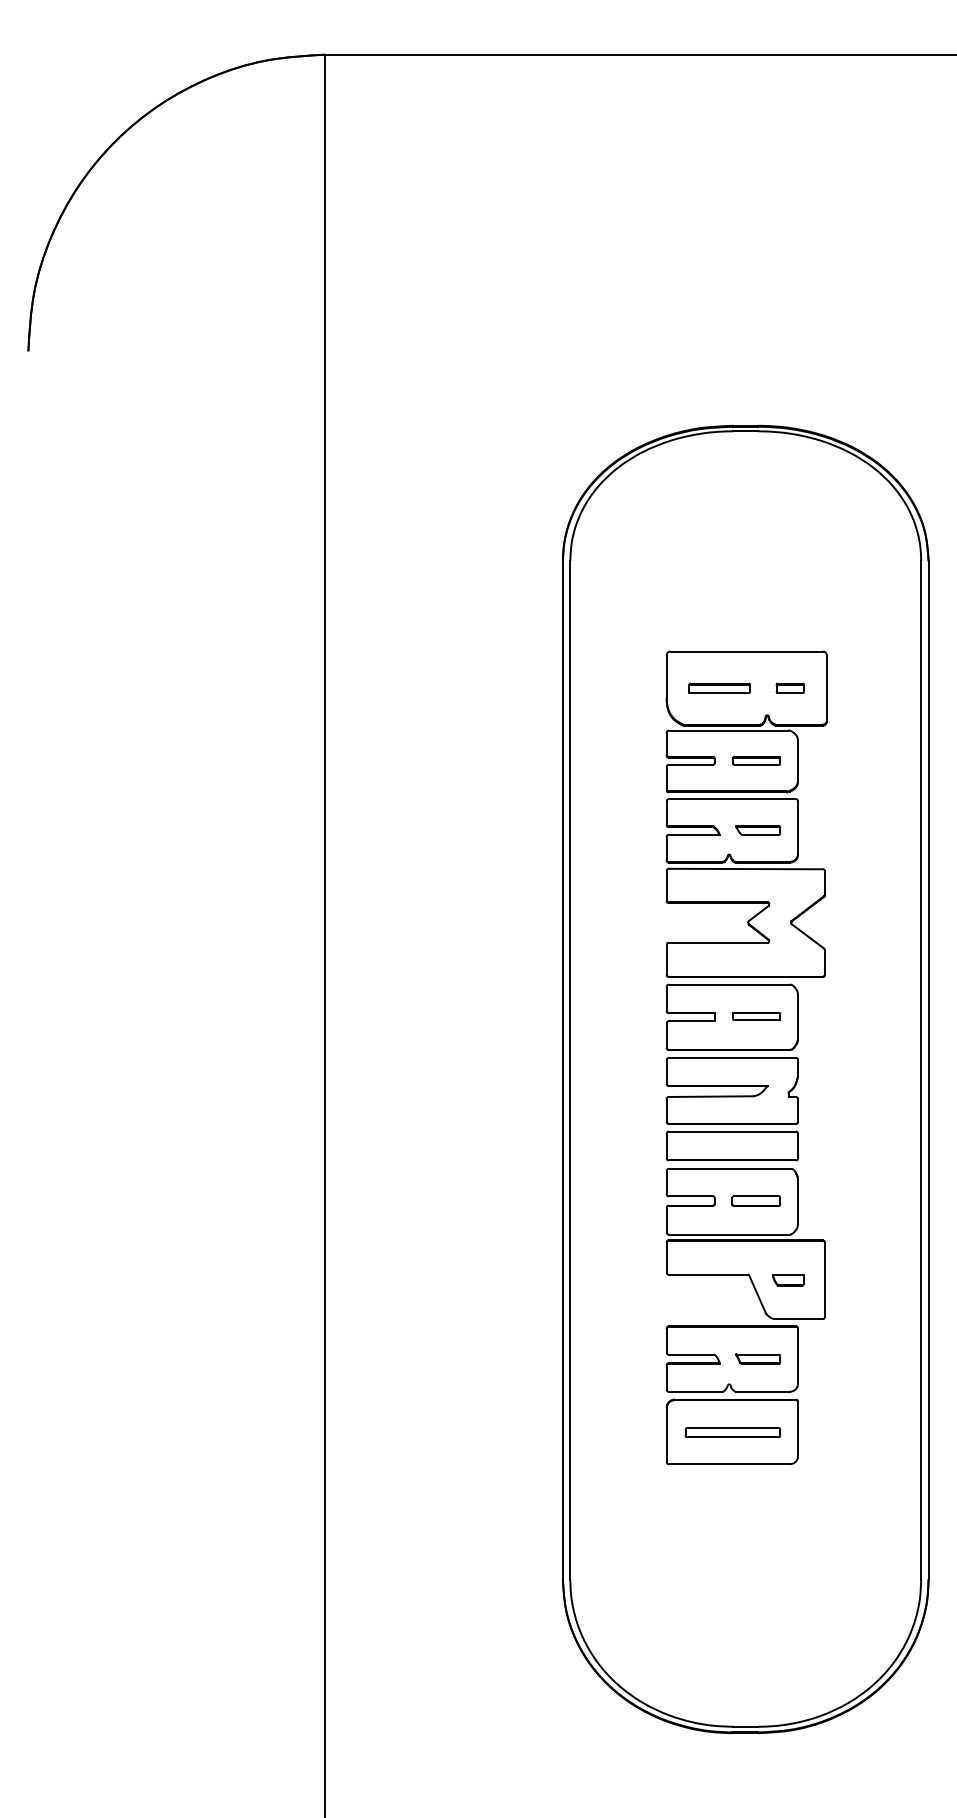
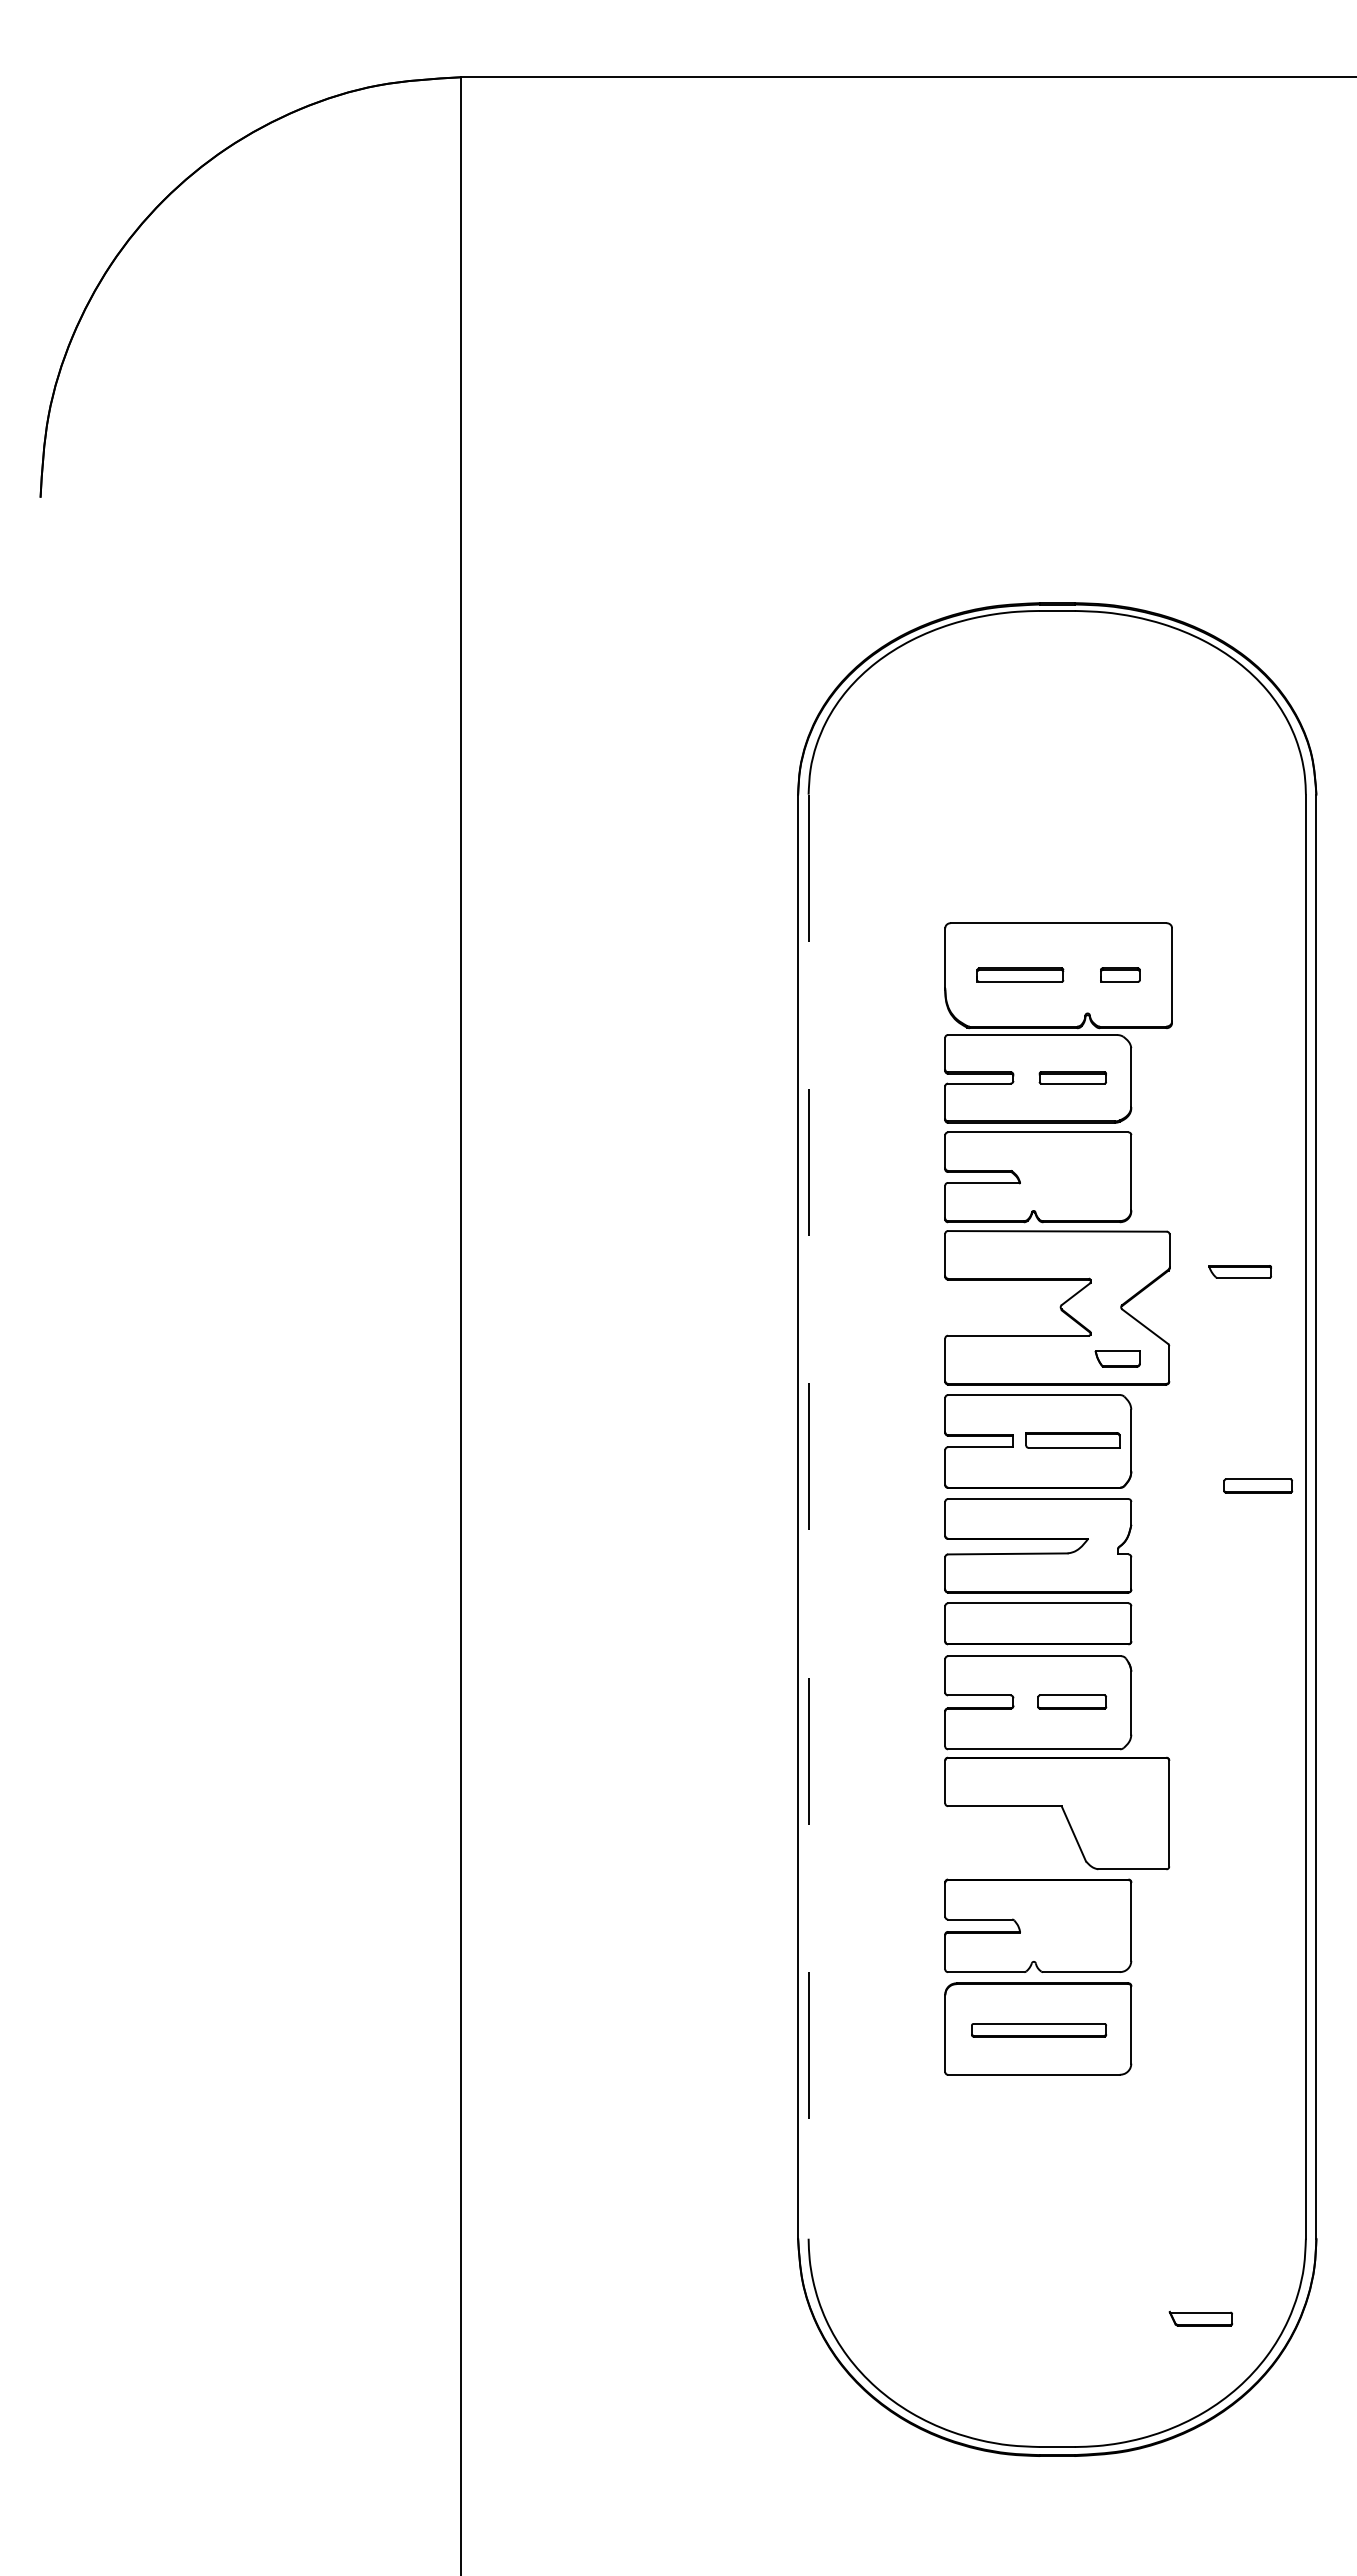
part: (757, 830) -> (1239, 1271), moved
part: (756, 1016) -> (1072, 1440), size x1.4
part: (887, 1048) -> (1258, 1485), added
line: (570, 1070) -> (808, 1517), solid -> dashed
part: (788, 1279) -> (1117, 1358), moved
part: (757, 1358) -> (1200, 2318), moved

